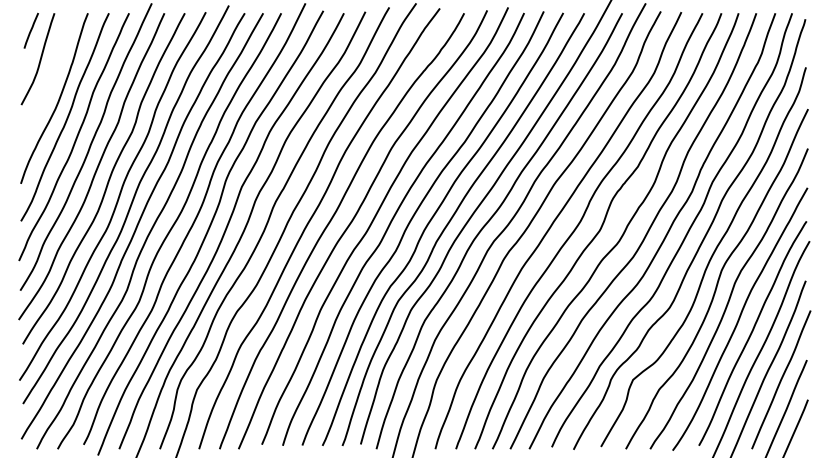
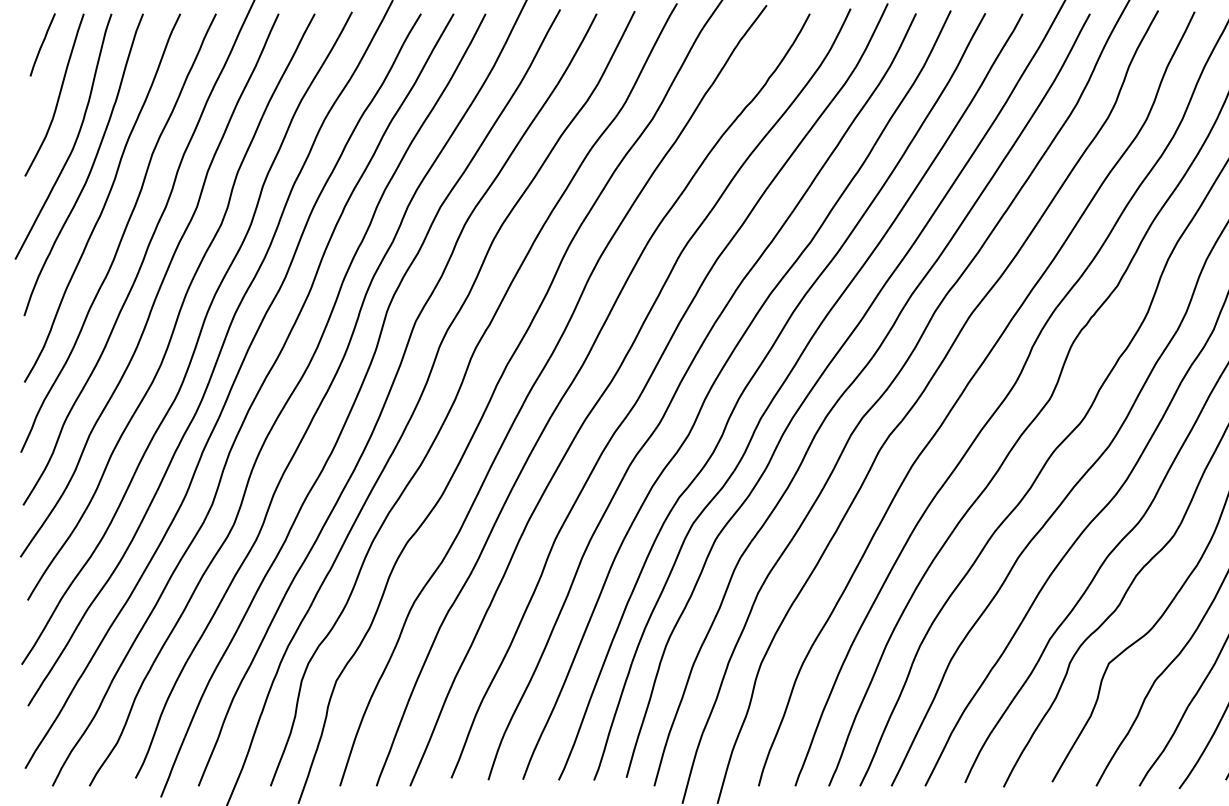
curve: (49, 83) -> (74, 138), added

